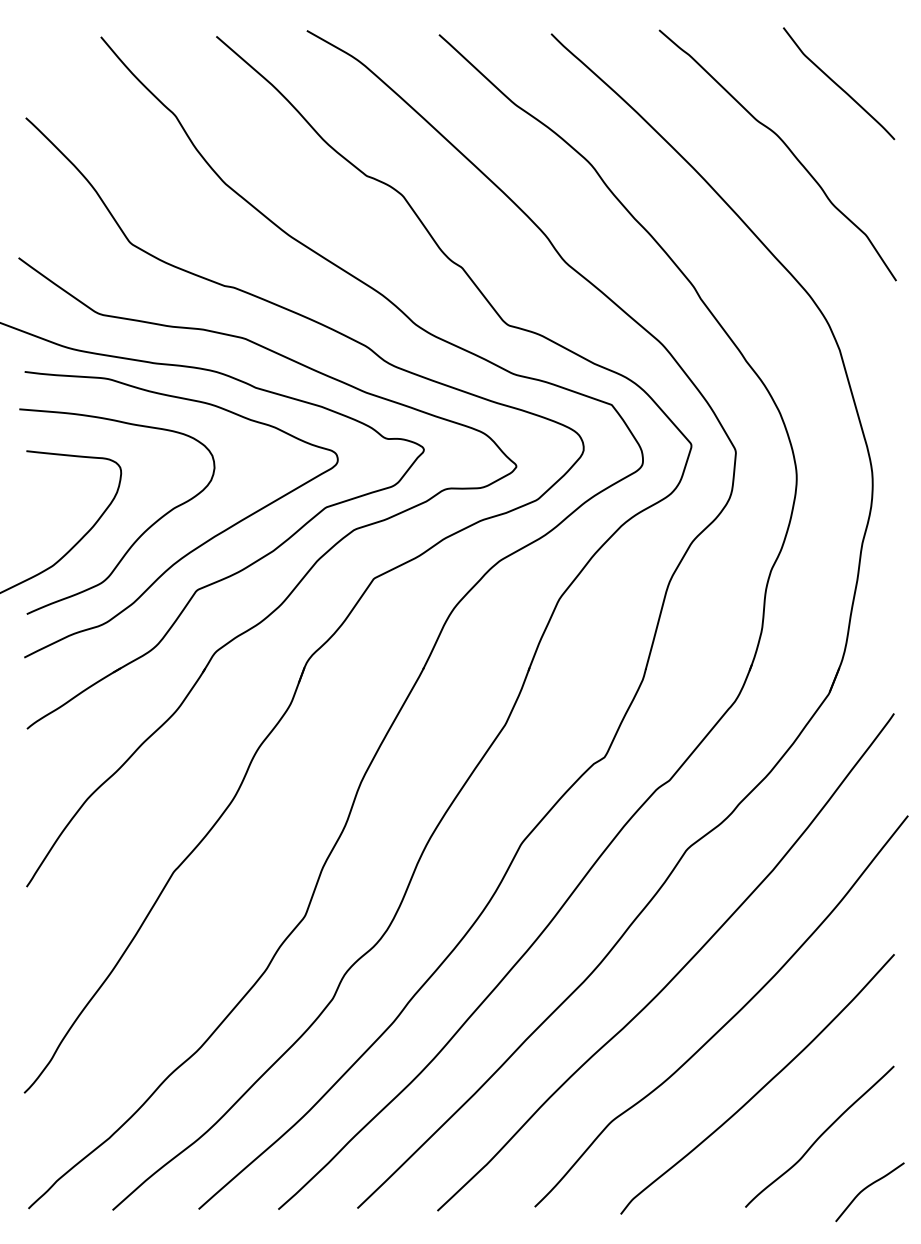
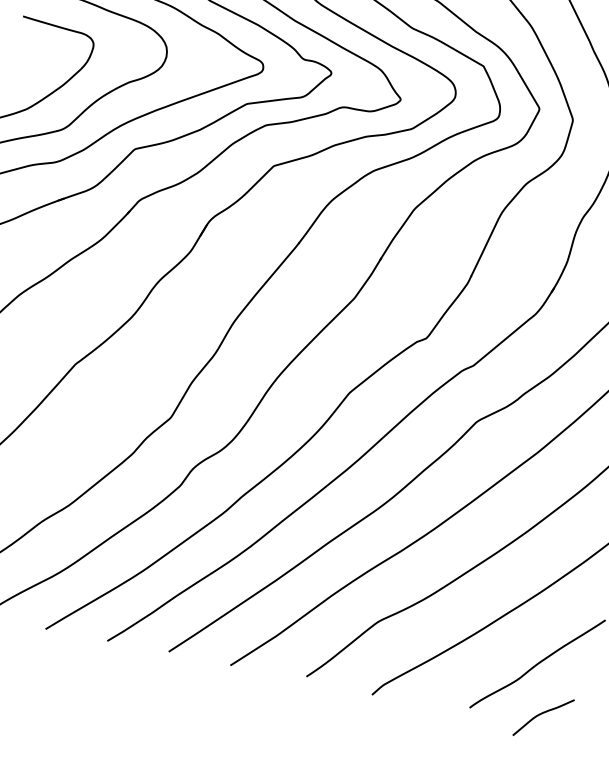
curve: (866, 1188) -> (541, 714), moved

